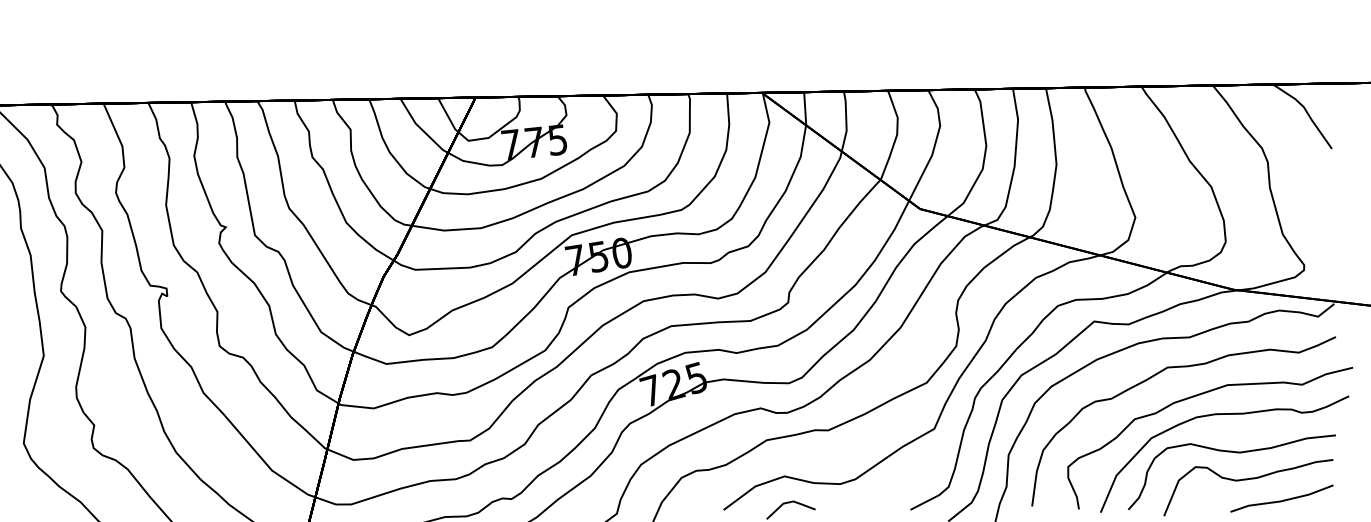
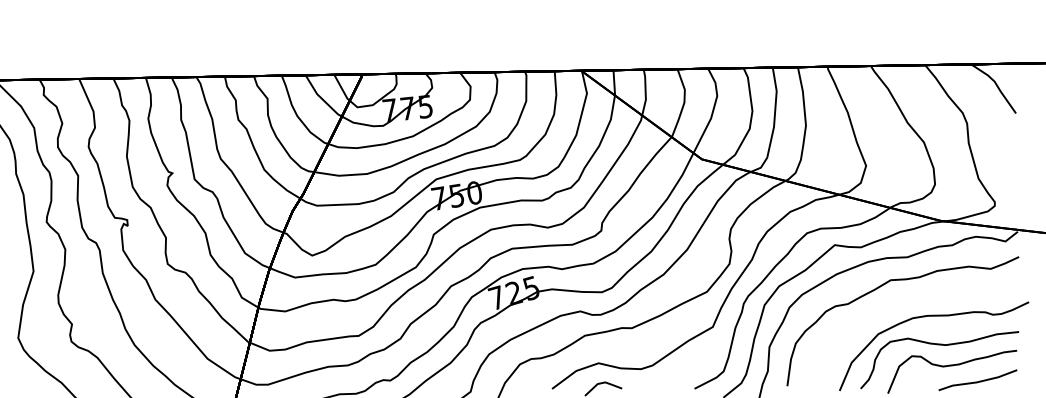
part: (1197, 396) -> (913, 302), removed

